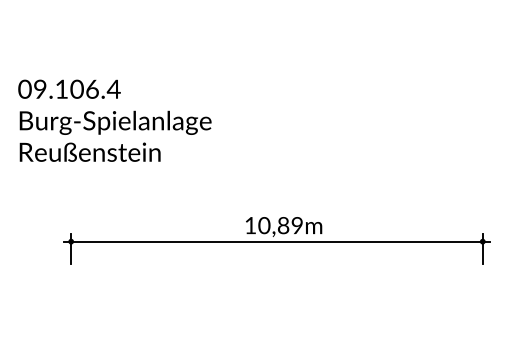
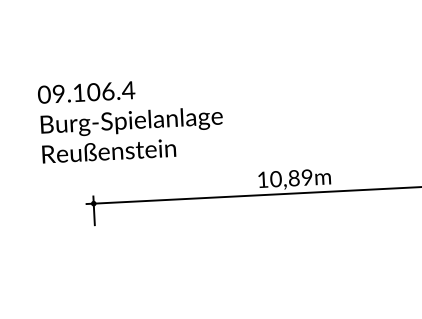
text: (114, 120) -> (130, 119), moved

